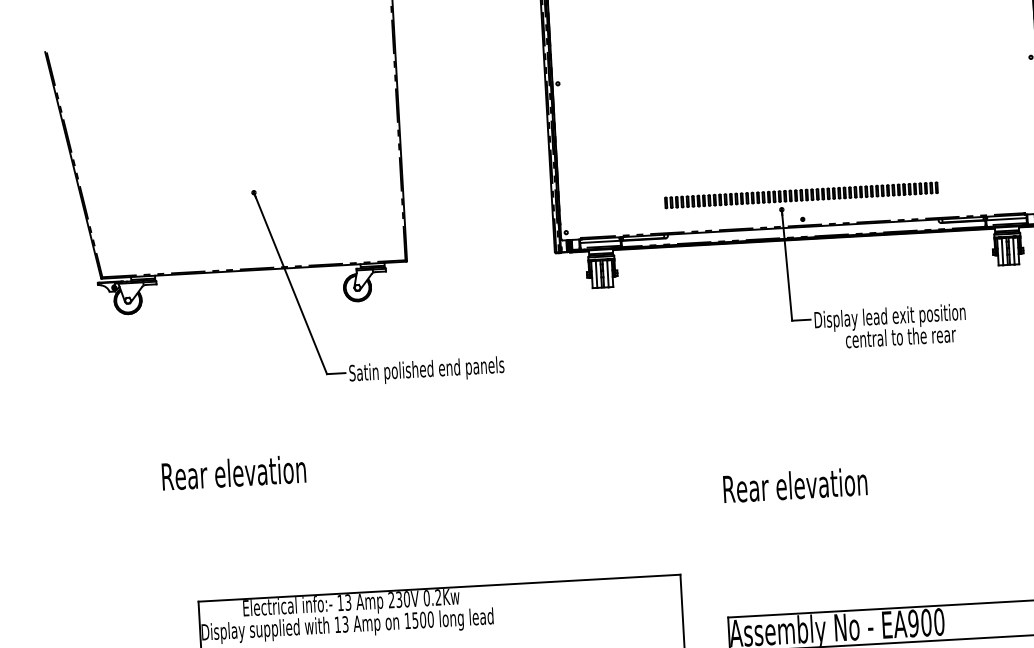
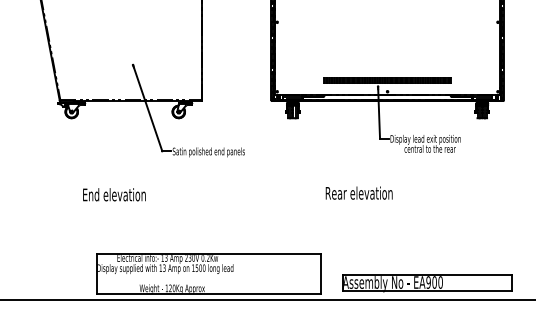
text: (233, 472) -> (116, 194), Rear elevation -> End elevation
text: (793, 483) -> (358, 192), moved

